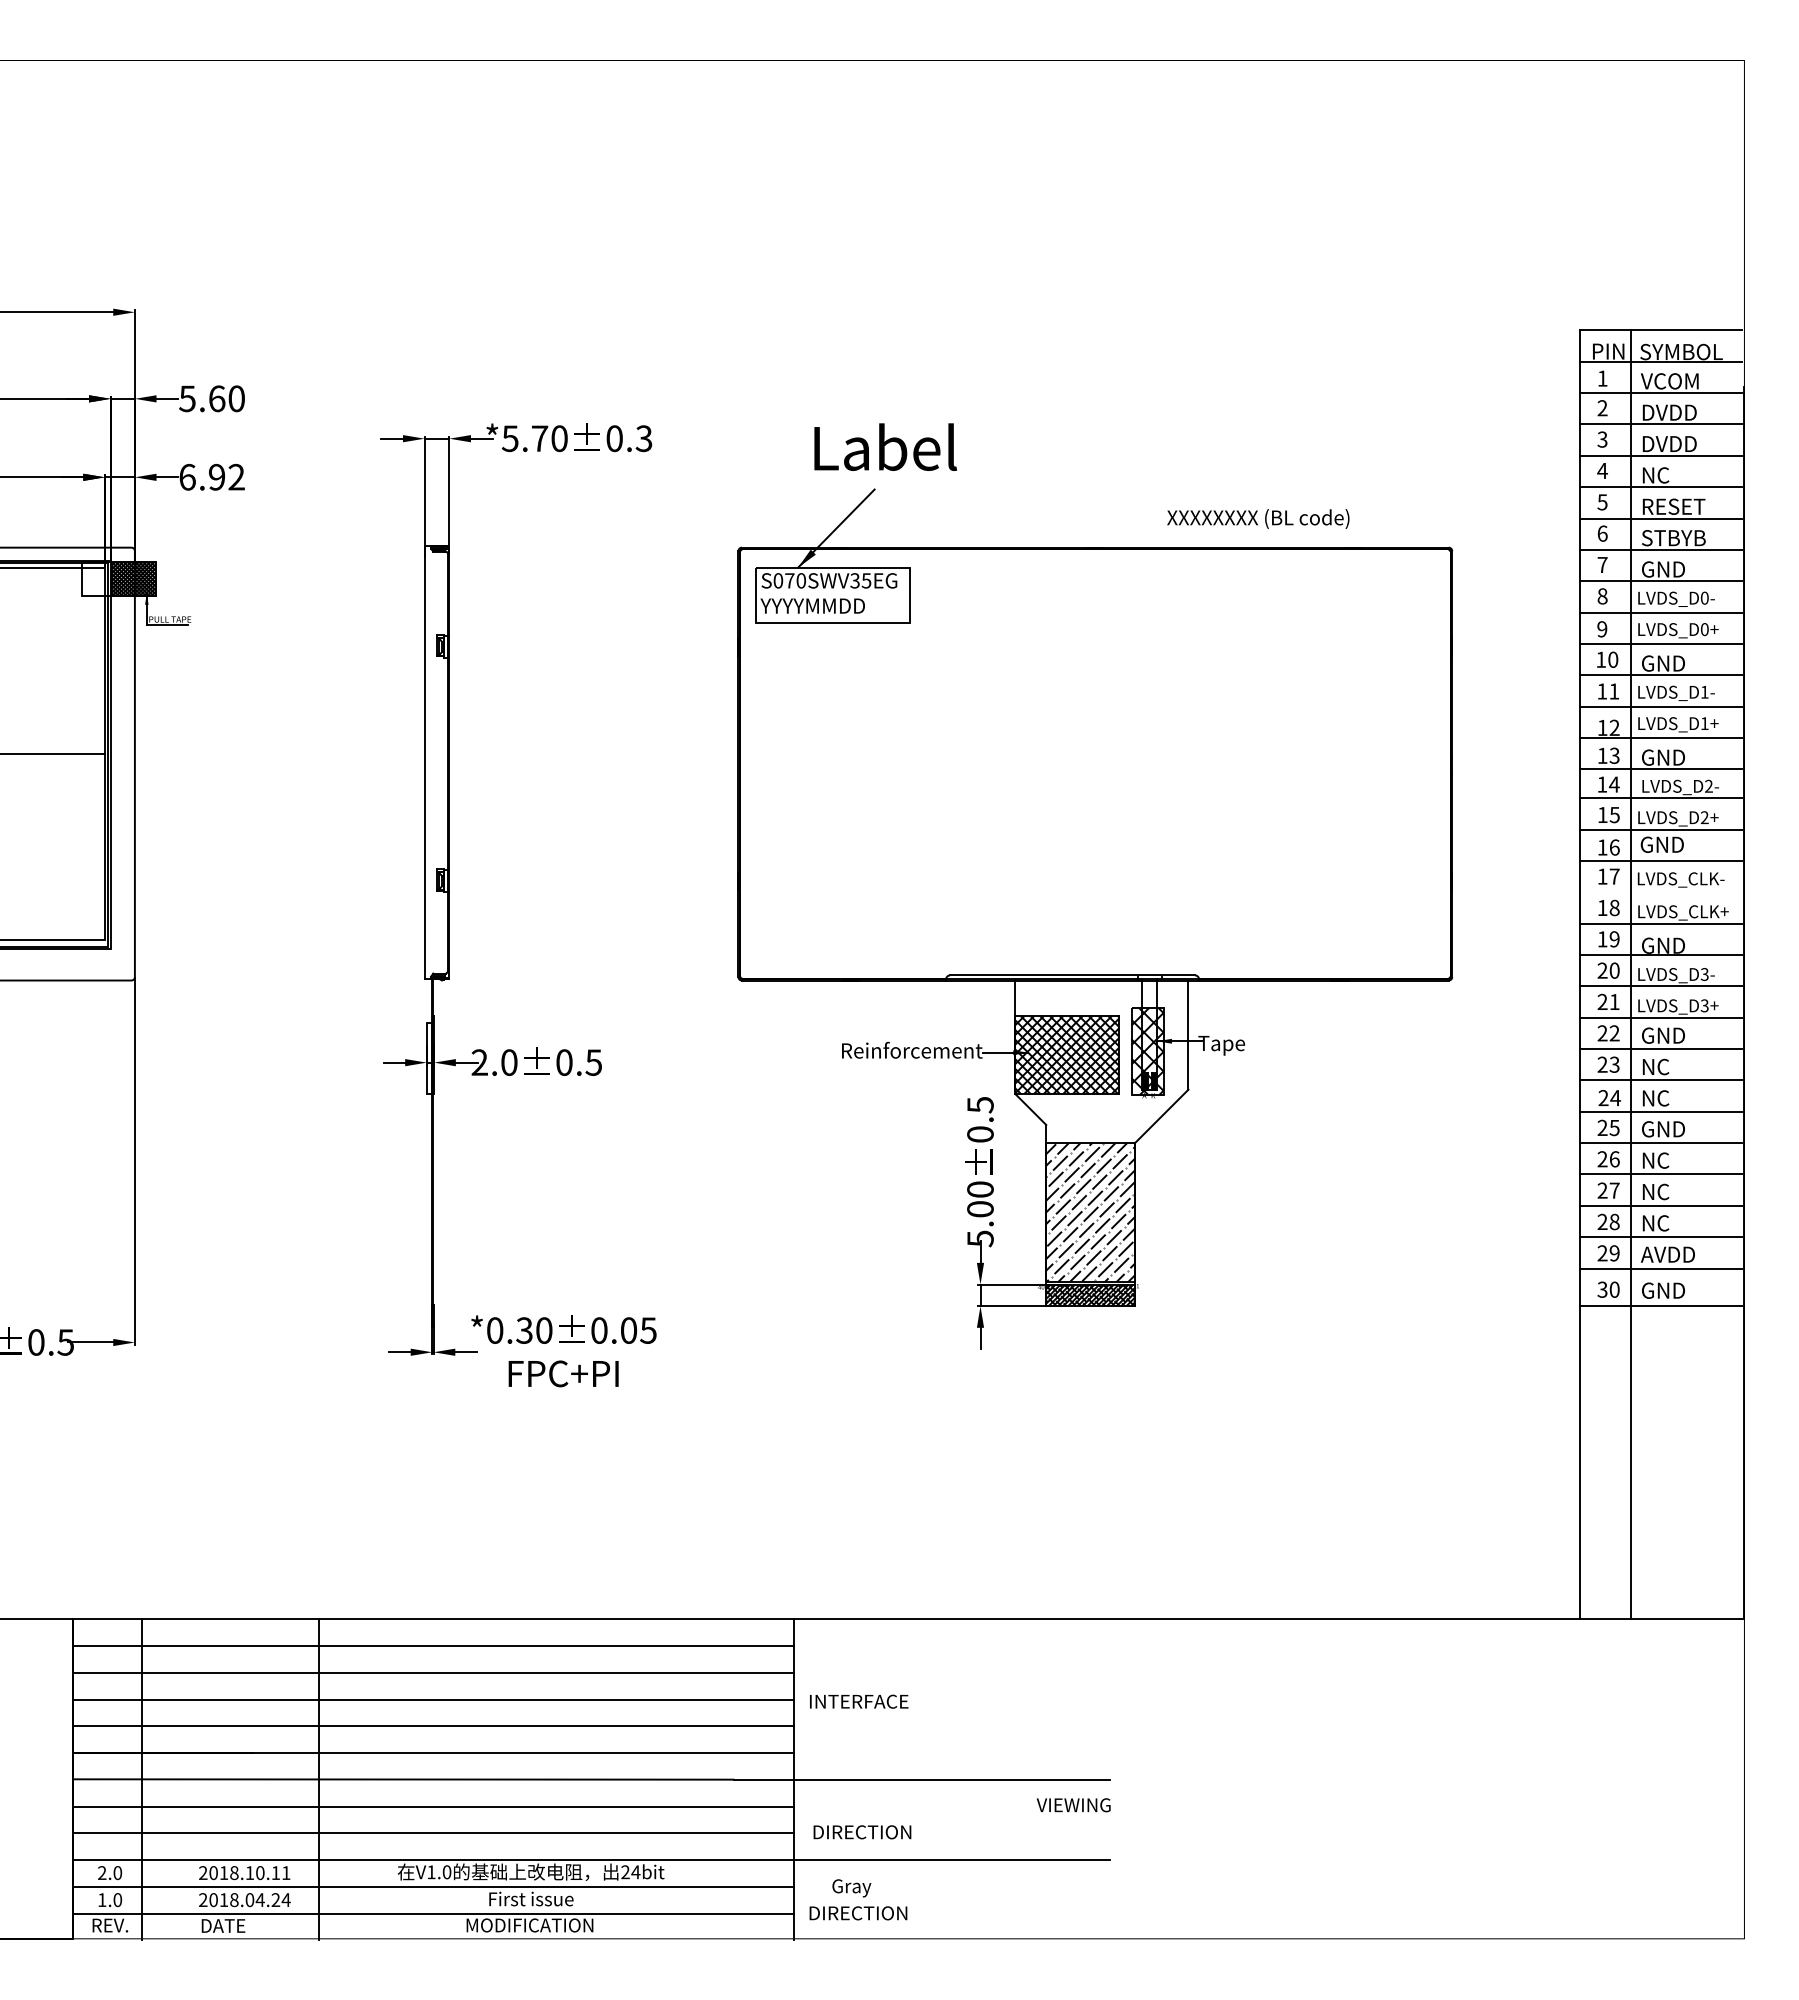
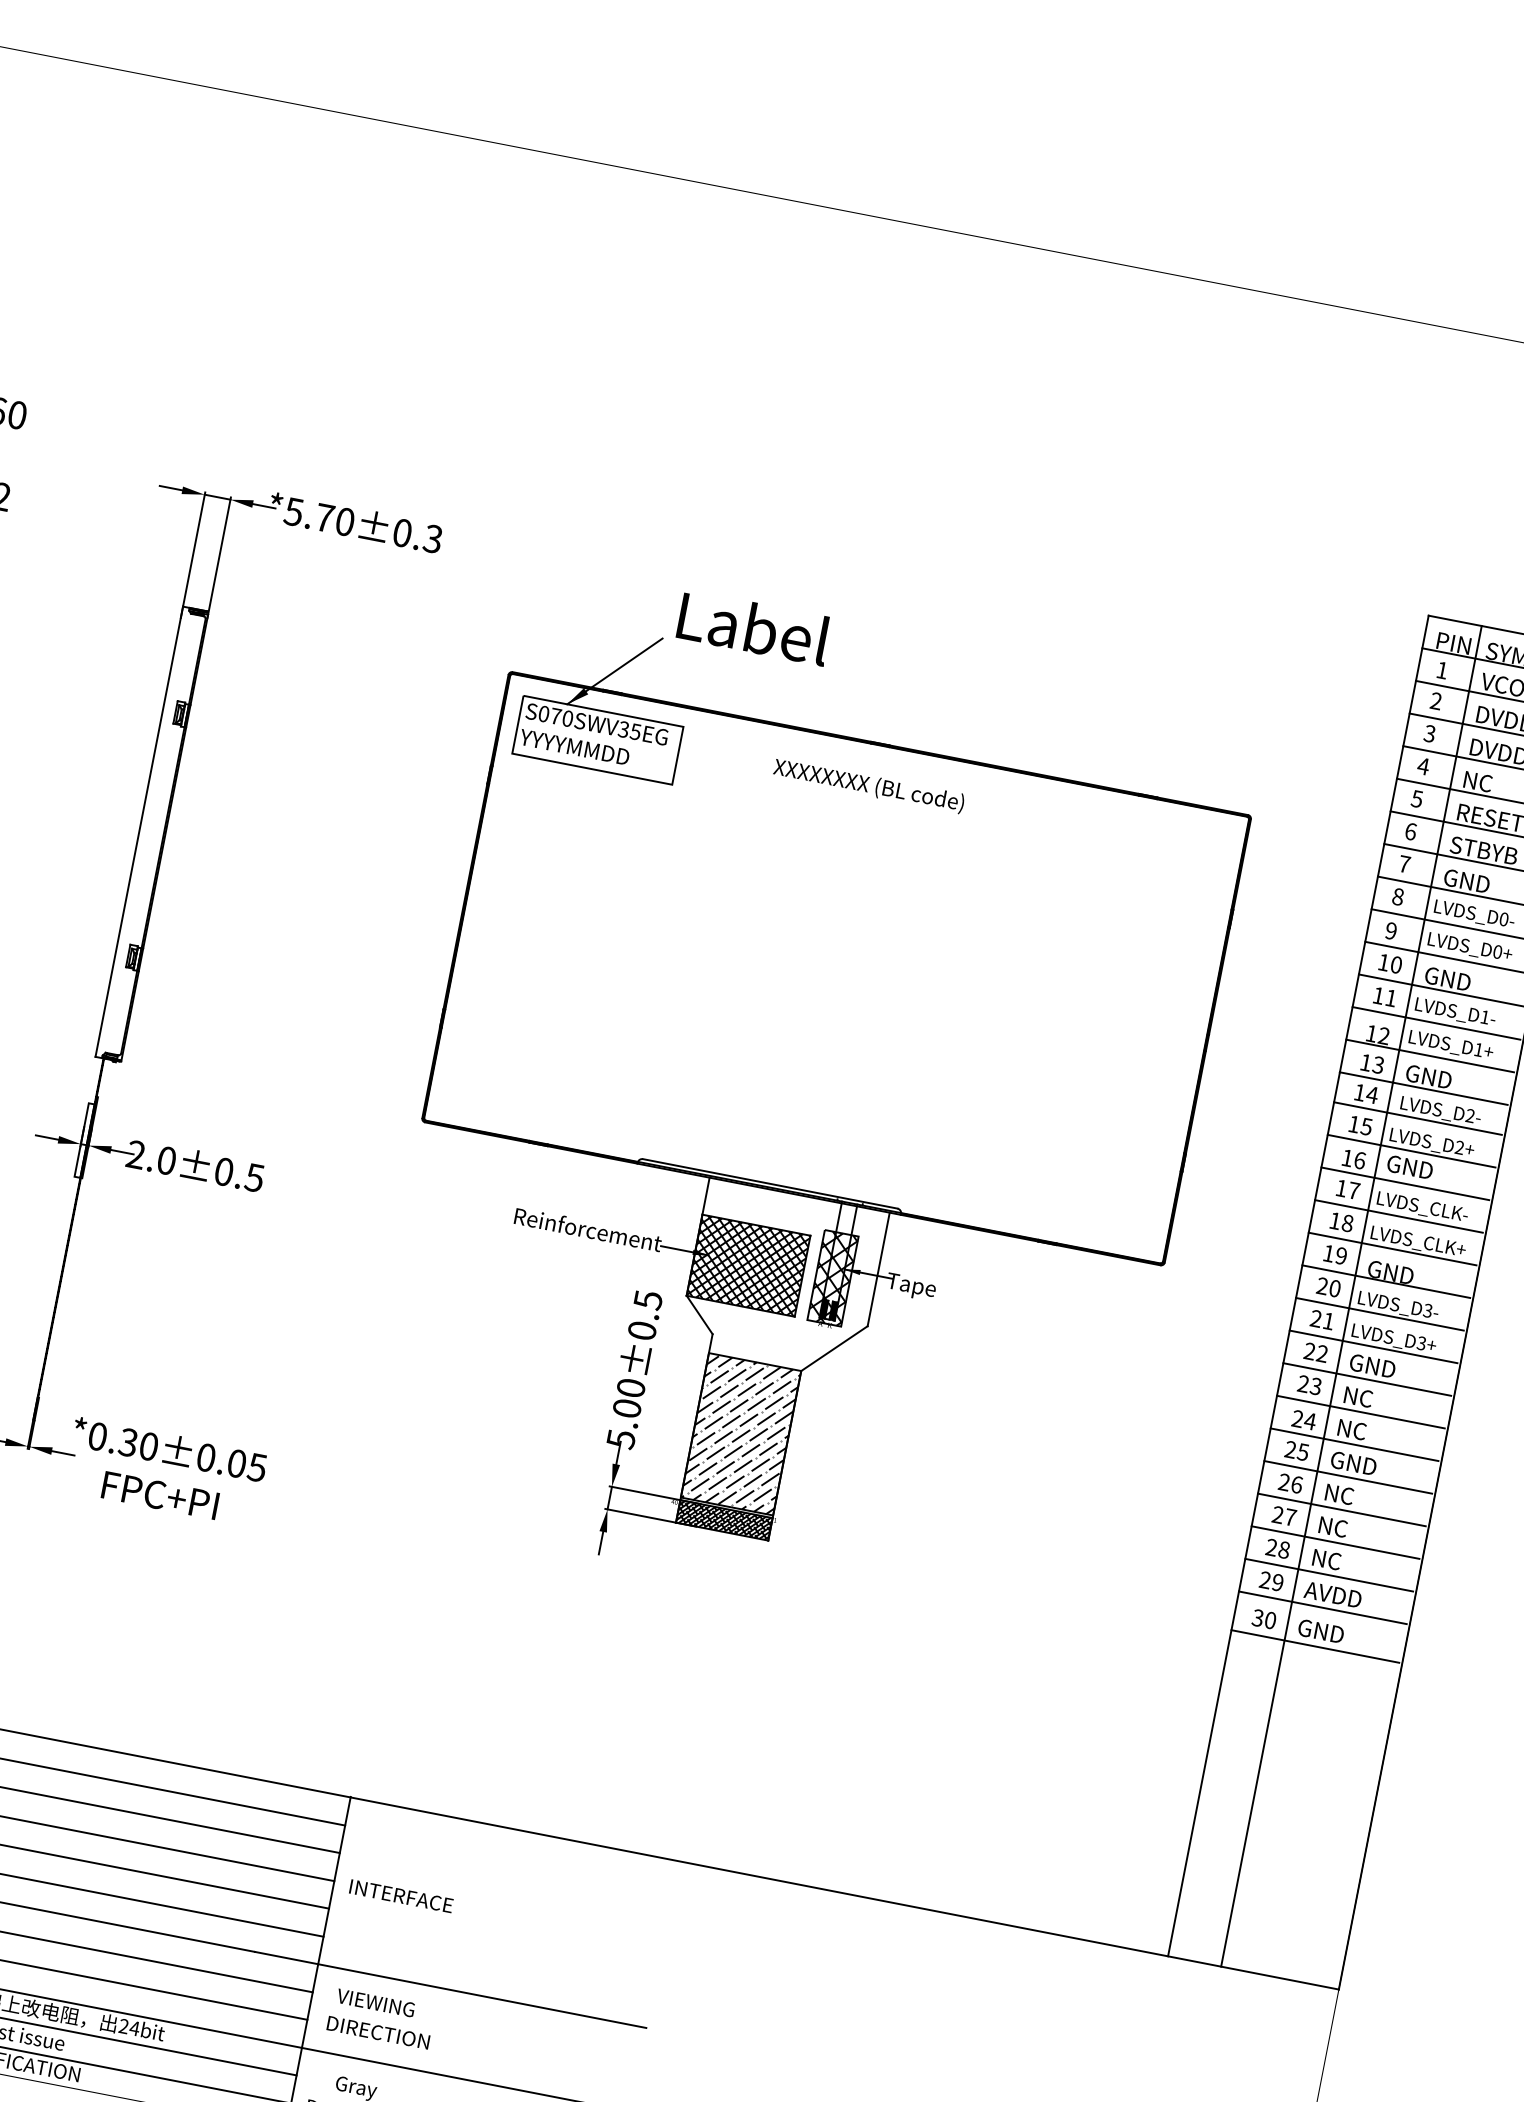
text: (885, 446) -> (754, 627), moved
text: (1258, 518) -> (869, 785), moved
line: (1660, 892) -> (1398, 1216), added
text: (1073, 1805) -> (375, 2003), moved

